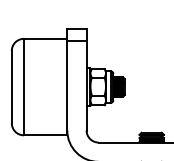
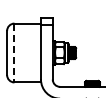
line: (23, 87) -> (14, 53), solid -> dashed

